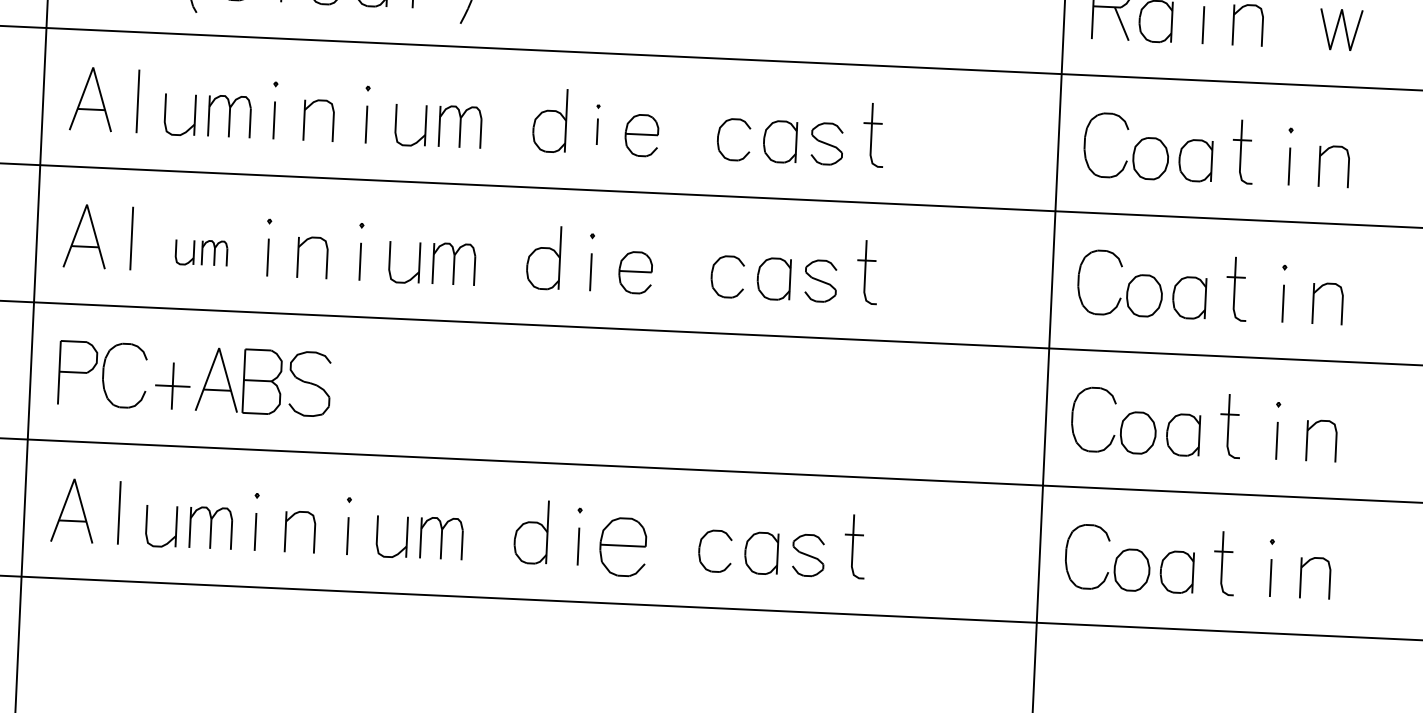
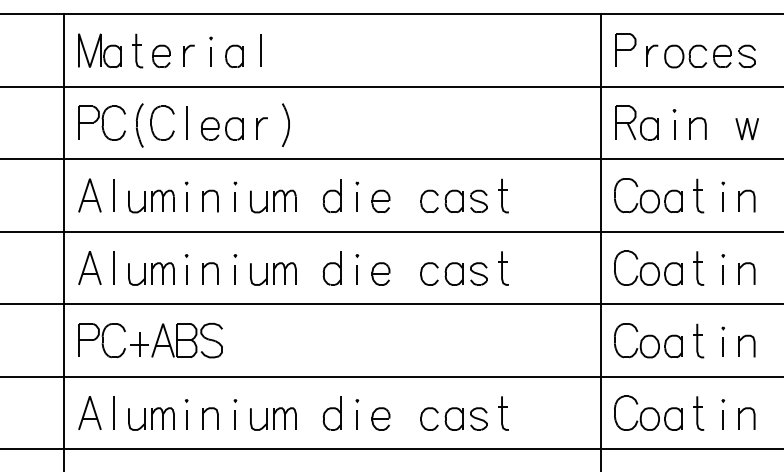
part: (597, 123) -> (357, 196), size x1.43
part: (201, 251) -> (151, 273), size x1.67
part: (622, 545) -> (380, 418), size x0.71

